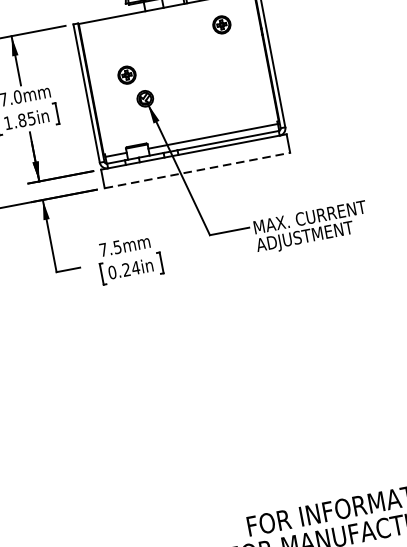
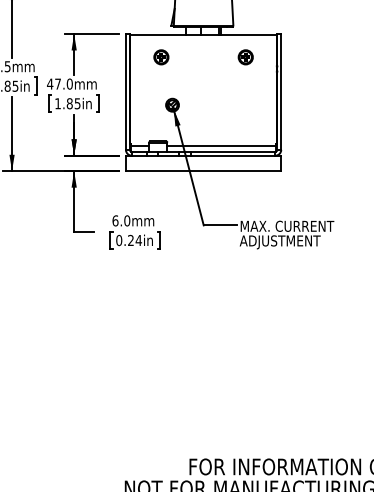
part: (127, 75) -> (161, 57), moved
line: (197, 170) -> (203, 171), dashed -> solid
text: (110, 248) -> (121, 220), 7.5mm -> 6.0mm

